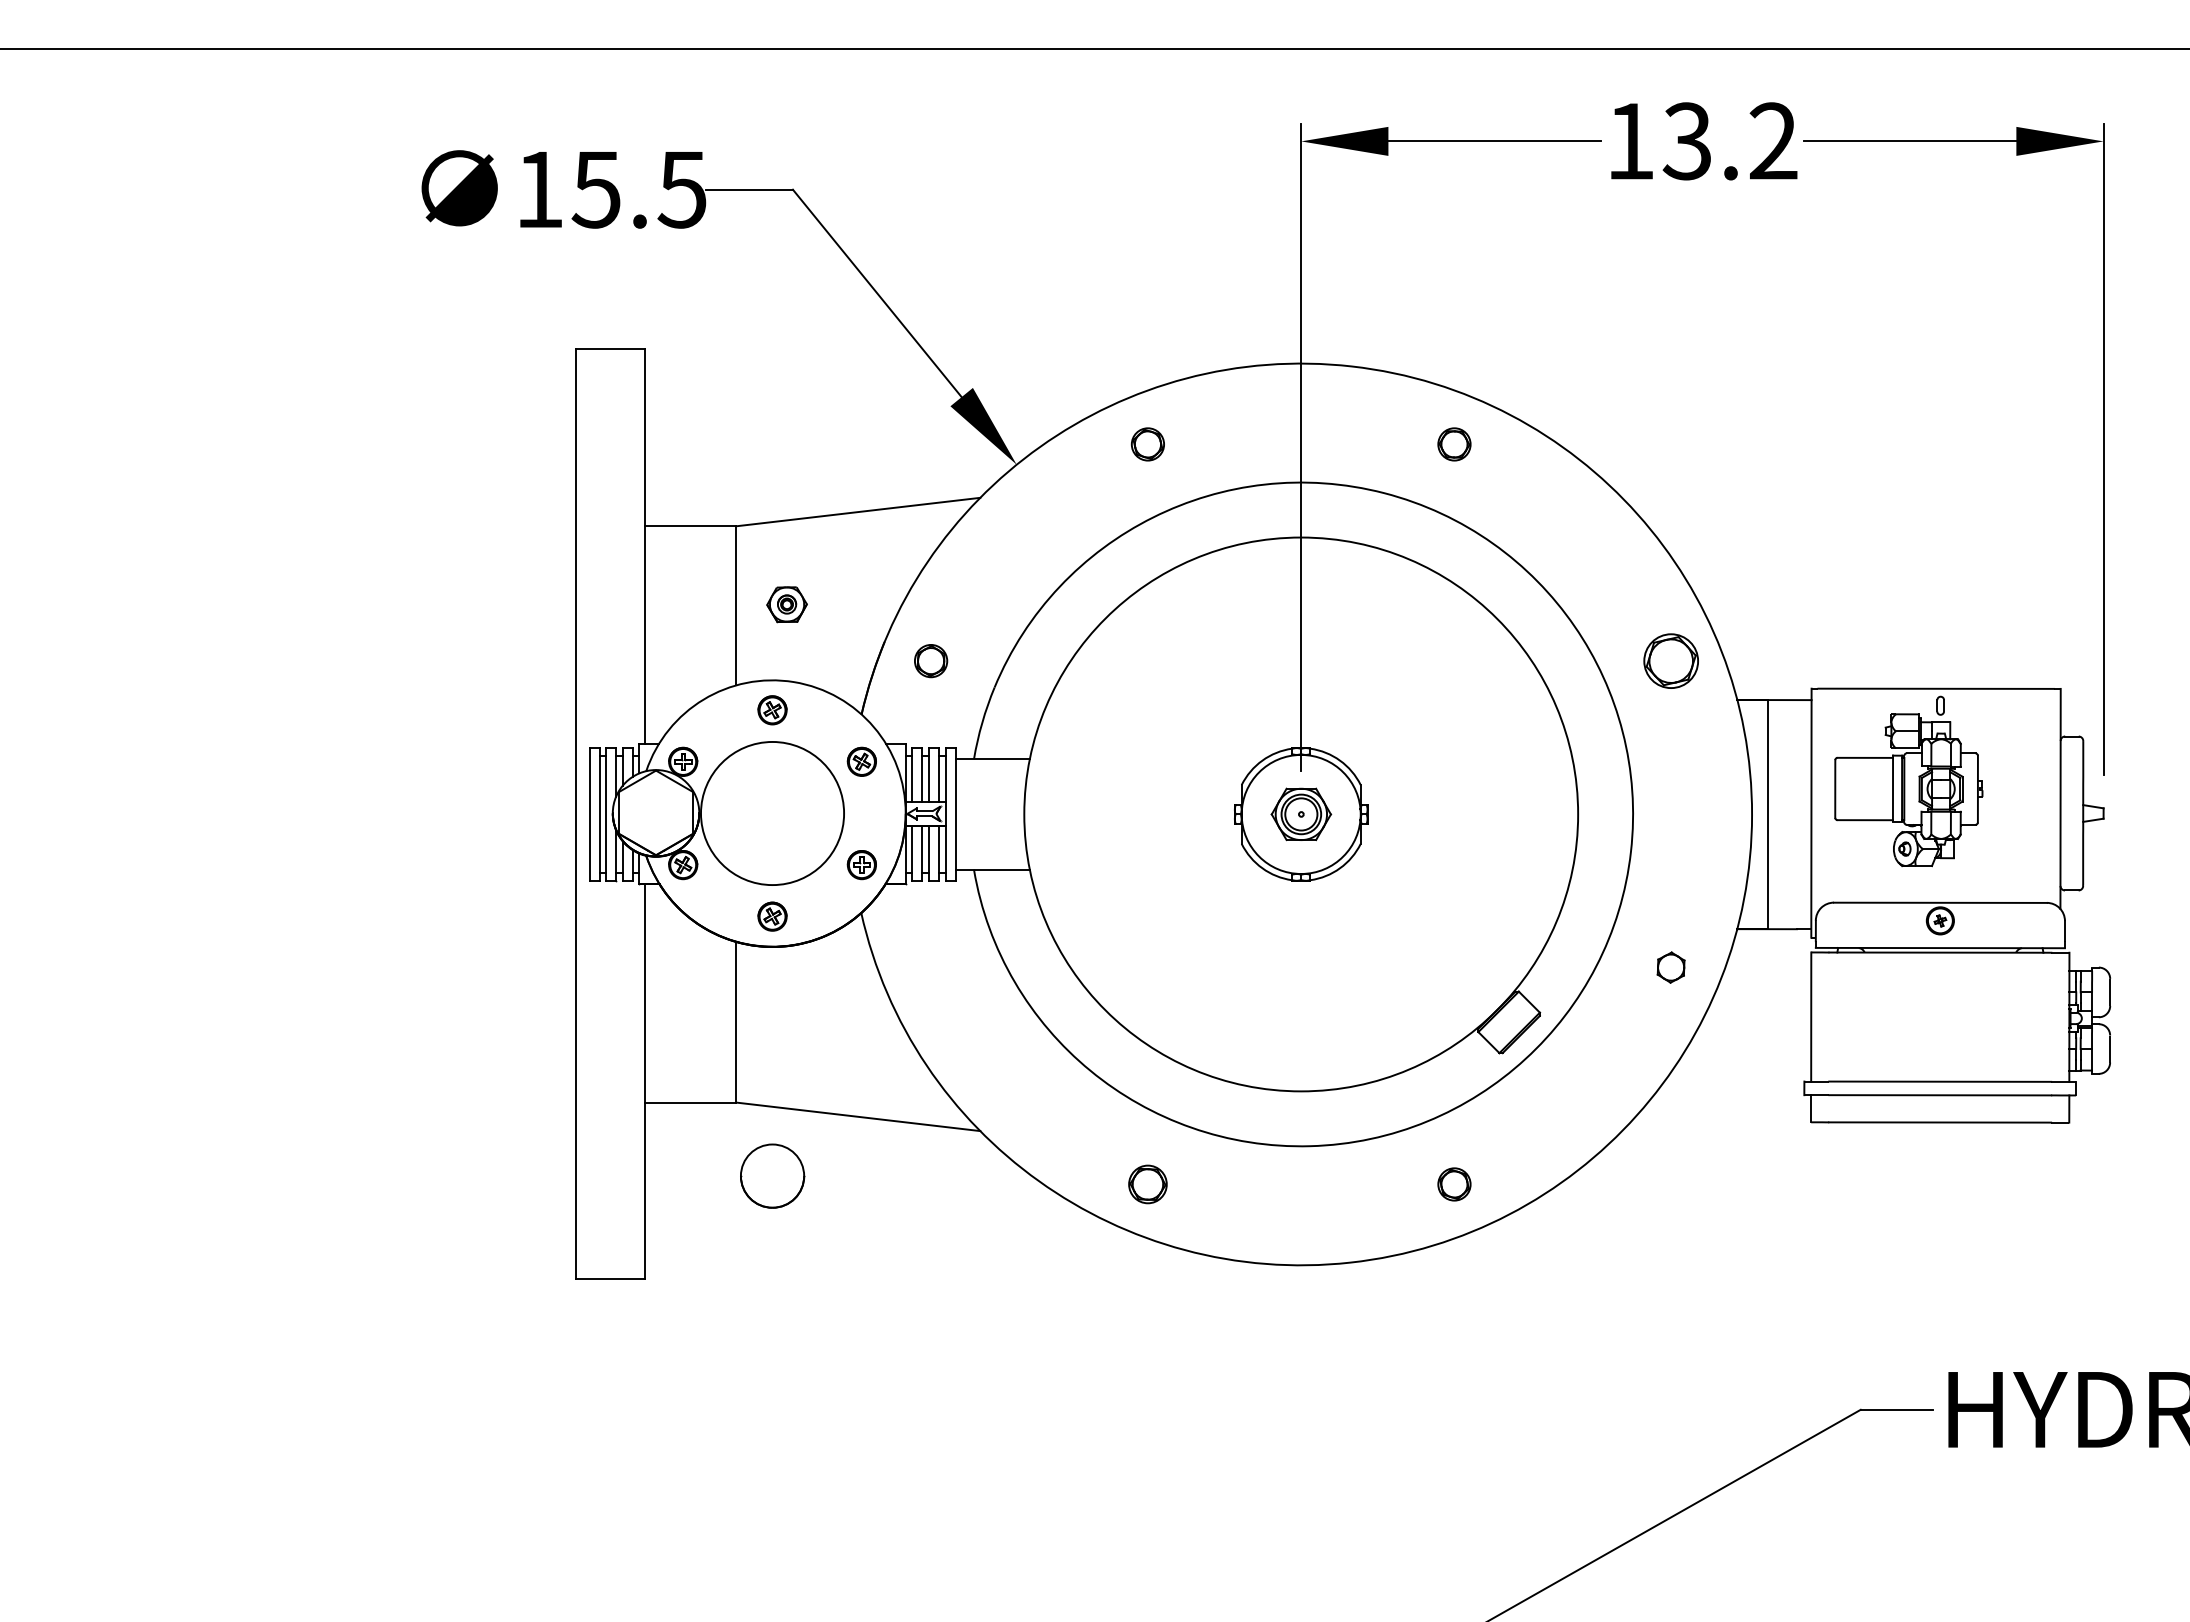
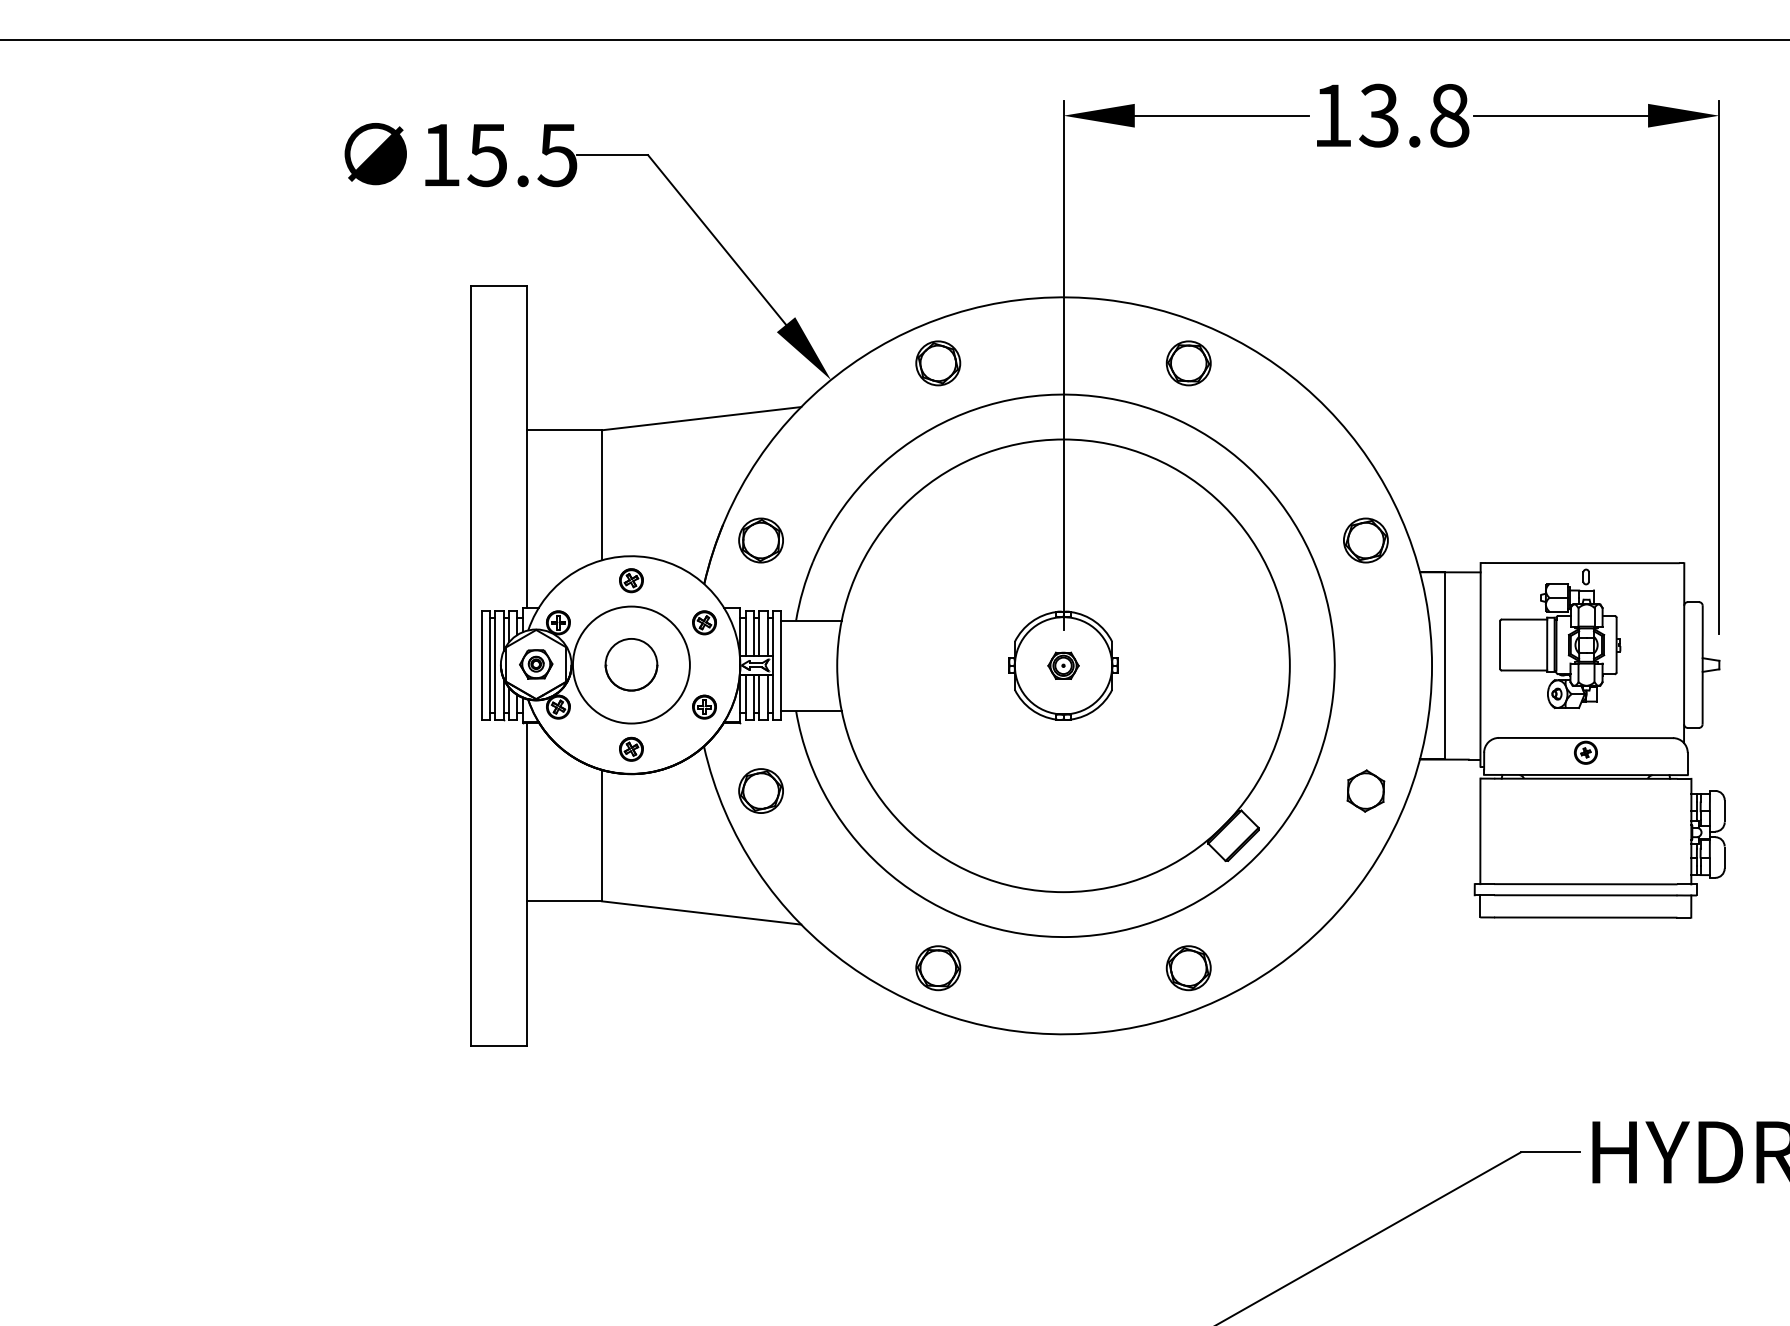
text: (1773, 141) -> (1449, 115), 13.2 -> 13.8
part: (1147, 444) -> (937, 363), size x1.67
part: (1454, 444) -> (1188, 363), size x1.67
part: (786, 604) -> (535, 664), moved
part: (930, 660) -> (760, 539), size x1.67
part: (1300, 814) -> (1062, 665), size x0.62
part: (930, 967) -> (760, 790), added
part: (1670, 967) -> (1365, 790), size x1.67
circle: (772, 1175) -> (631, 664), moved
part: (1147, 1184) -> (937, 968), size x1.43
part: (1454, 1184) -> (1188, 968), size x1.67

